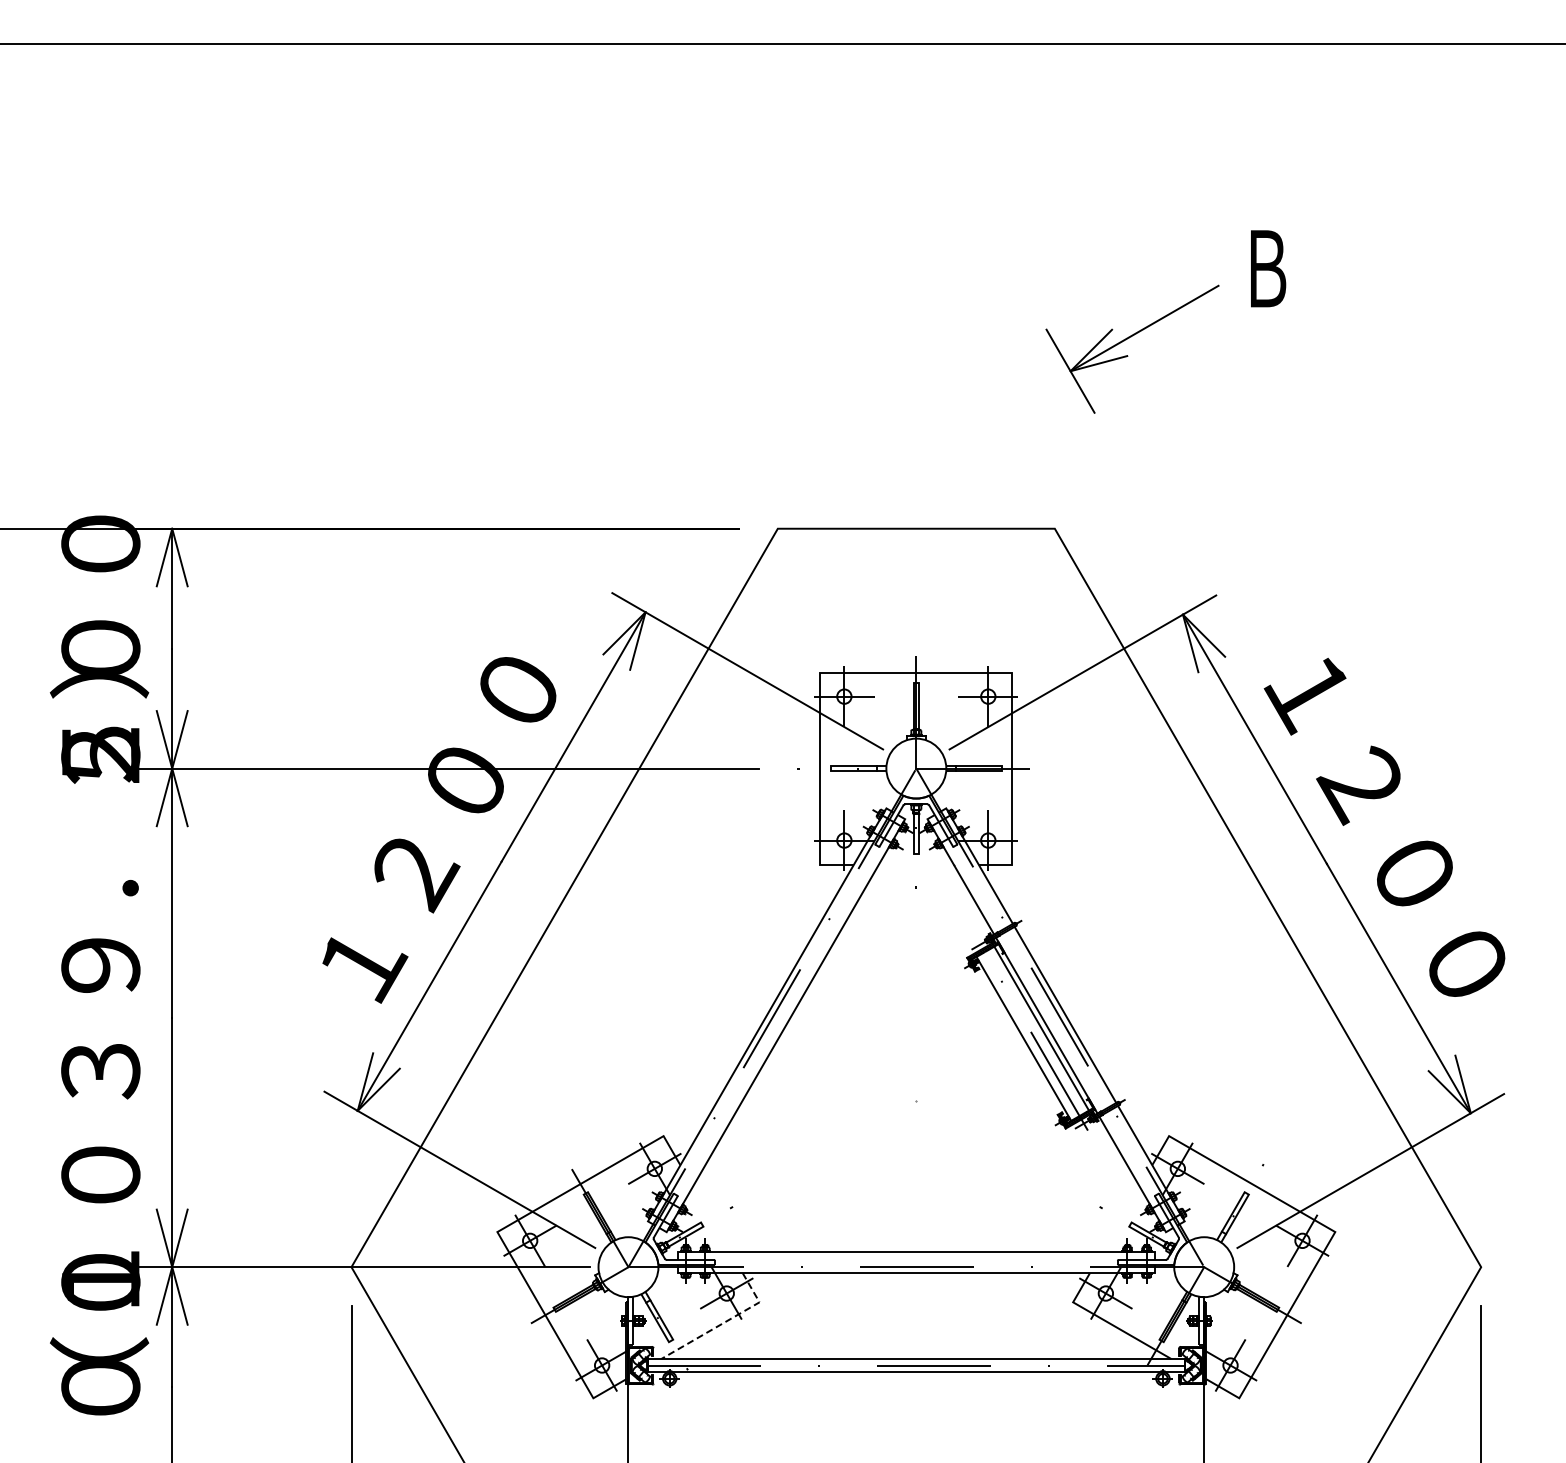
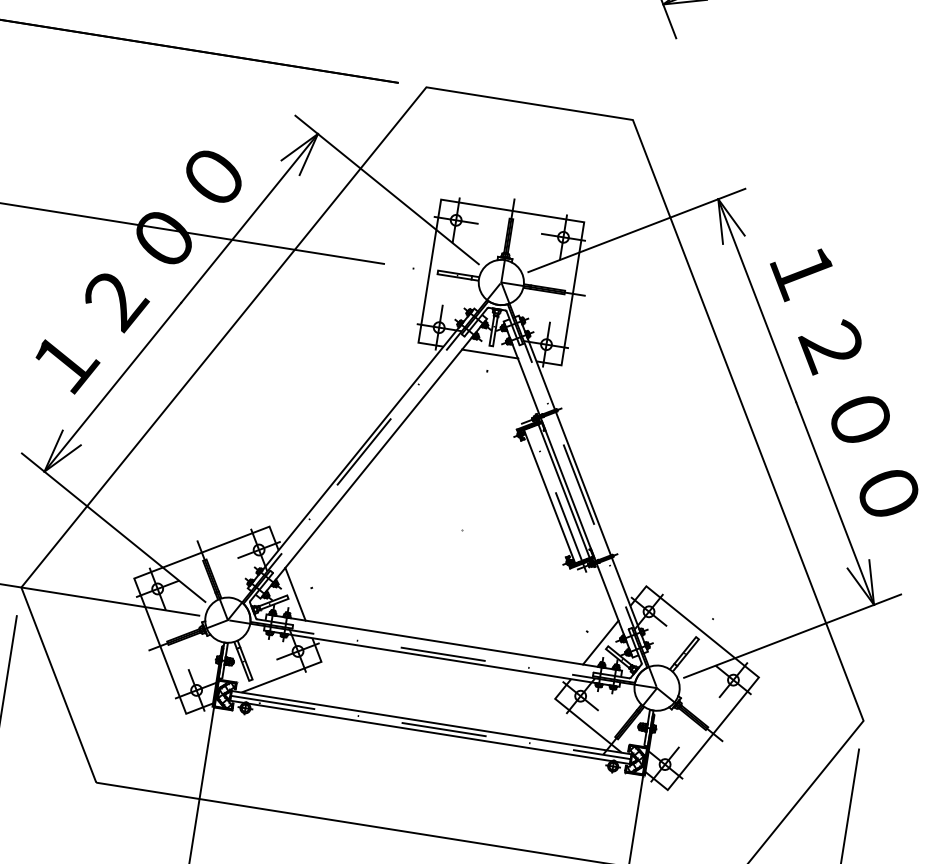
line: (915, 864) -> (489, 353), added
line: (711, 1218) -> (295, 593), added
line: (1120, 1218) -> (600, 642), added
line: (725, 1322) -> (293, 672), dashed -> solid

